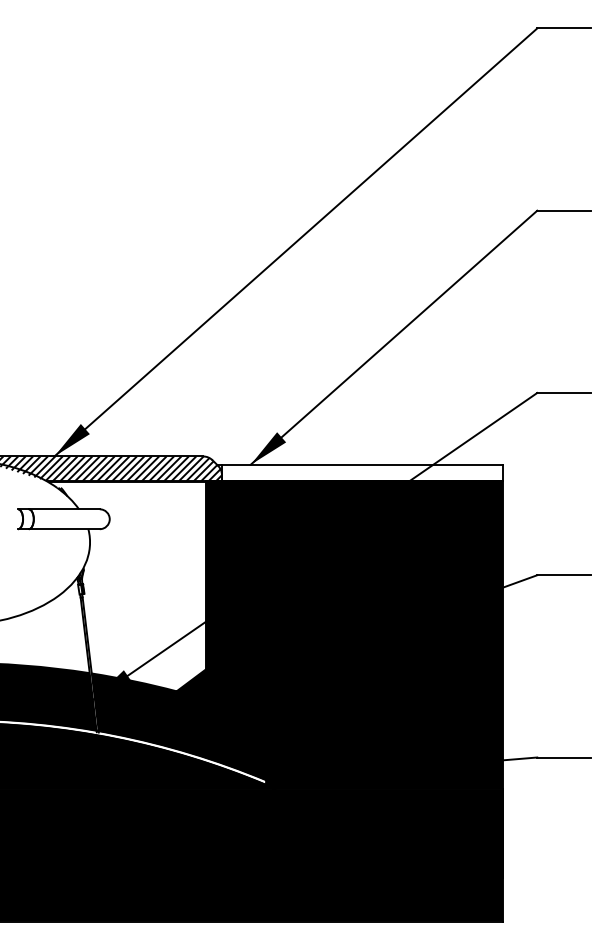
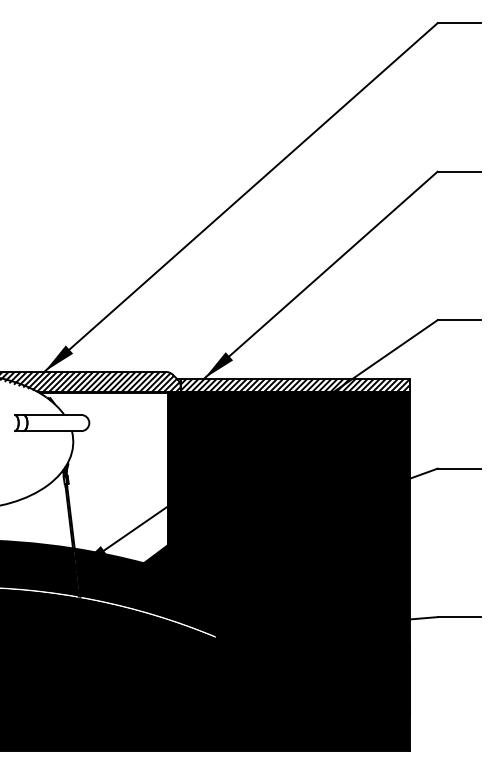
hatch: (361, 473) -> (294, 385), added

